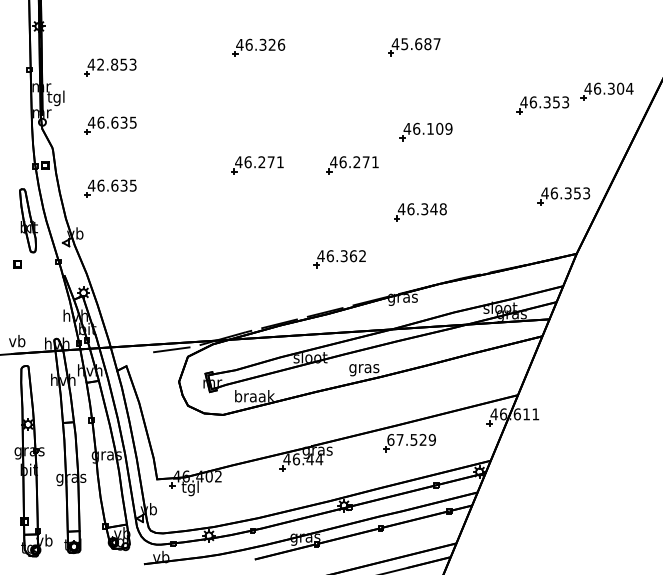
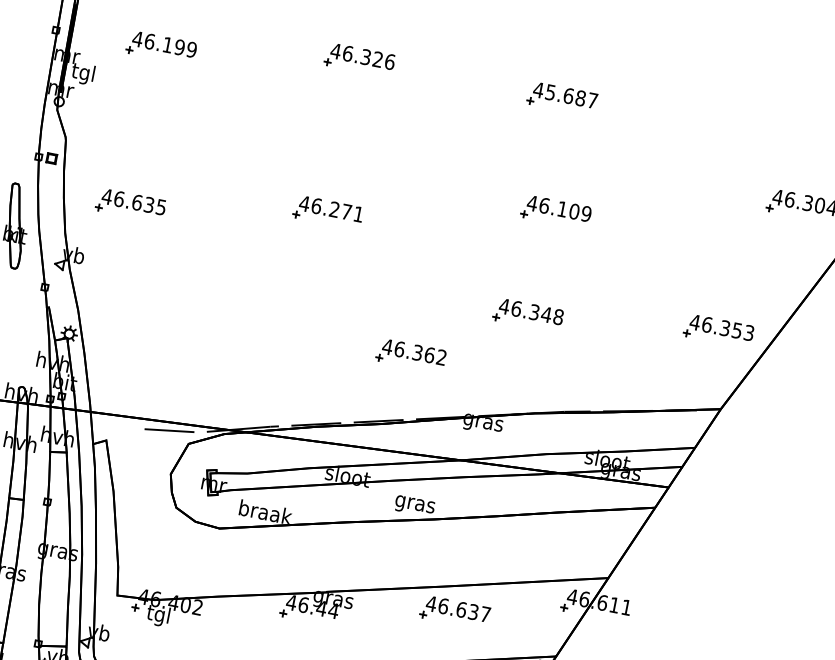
text: (116, 64) -> (170, 45), 42.853 -> 46.199
part: (542, 105) -> (714, 207), removed
part: (110, 125) -> (146, 123), removed
part: (352, 165) -> (451, 237), removed
text: (411, 439) -> (458, 608), 67.529 -> 46.637

